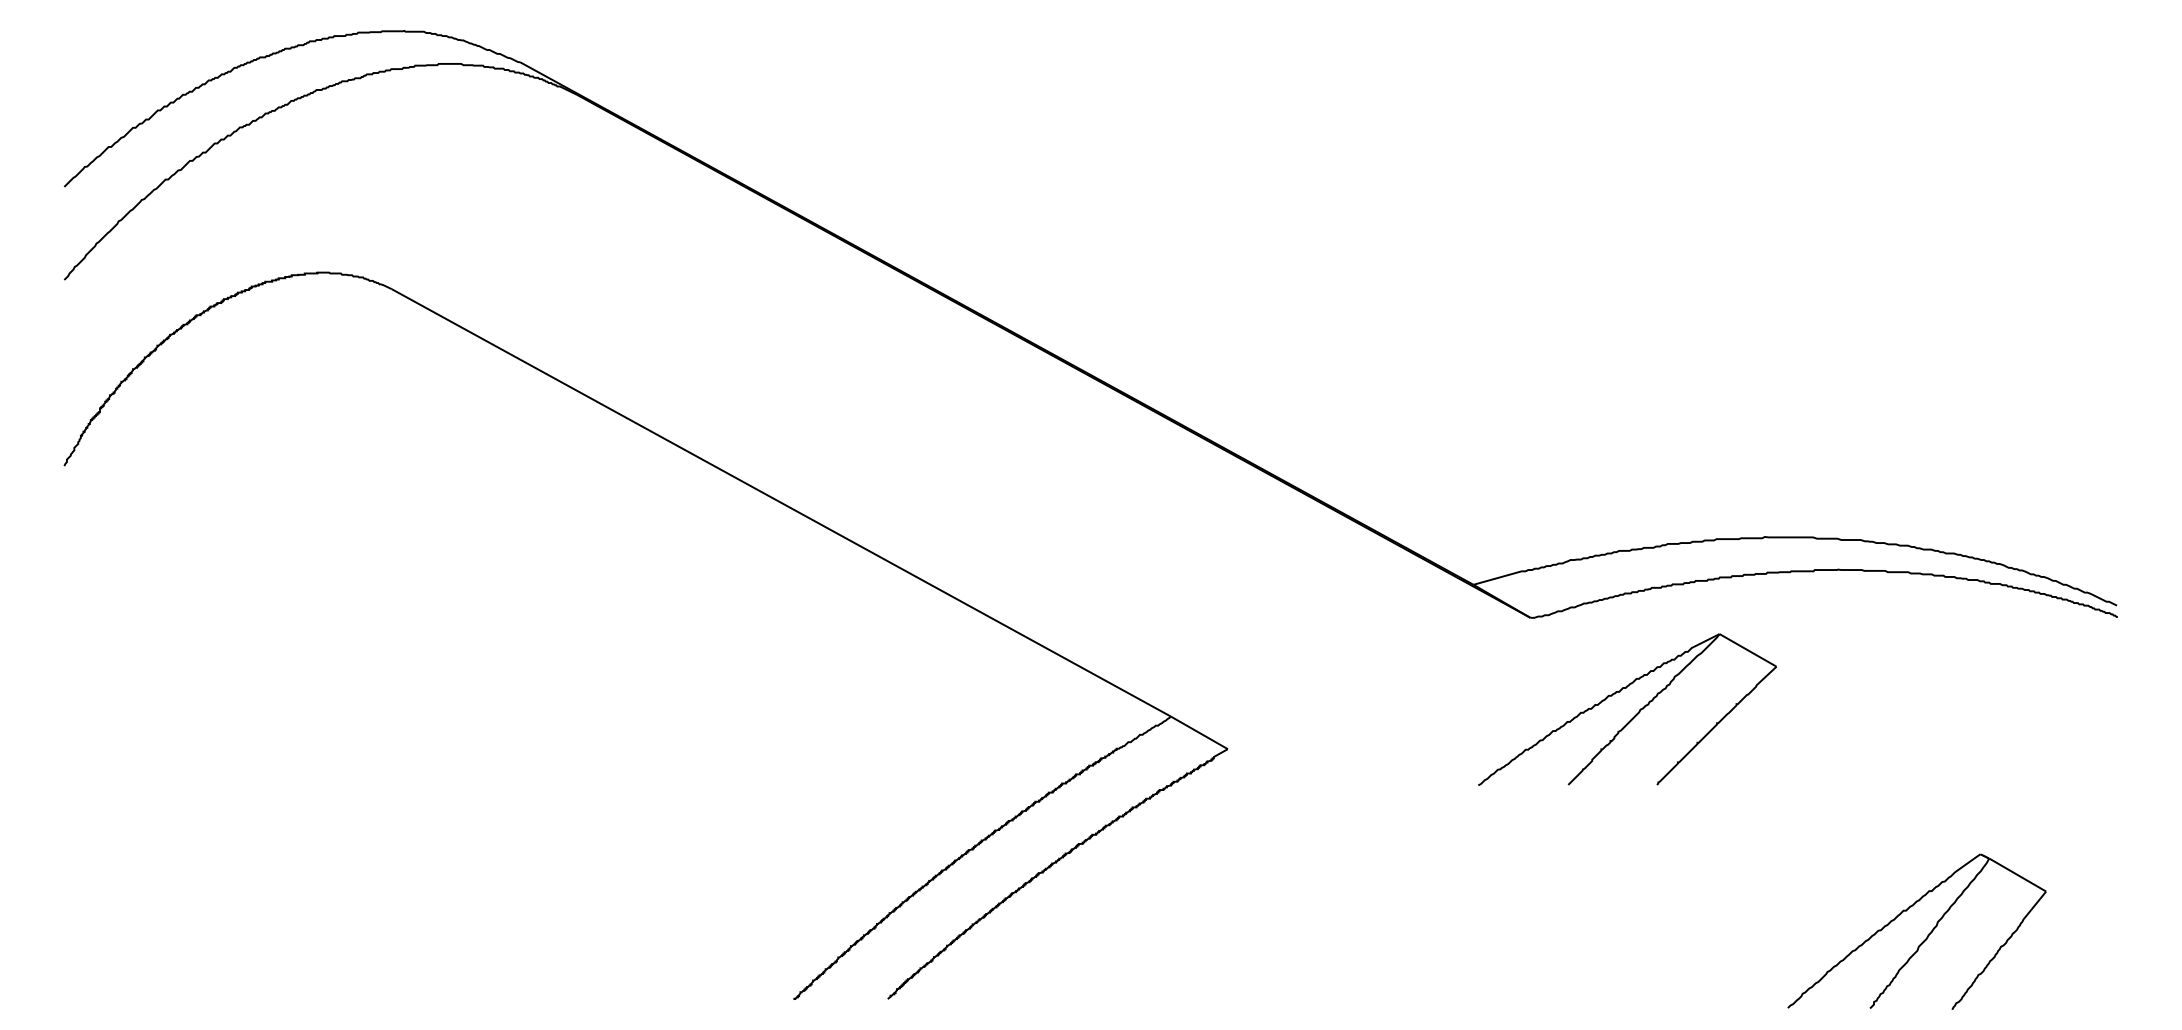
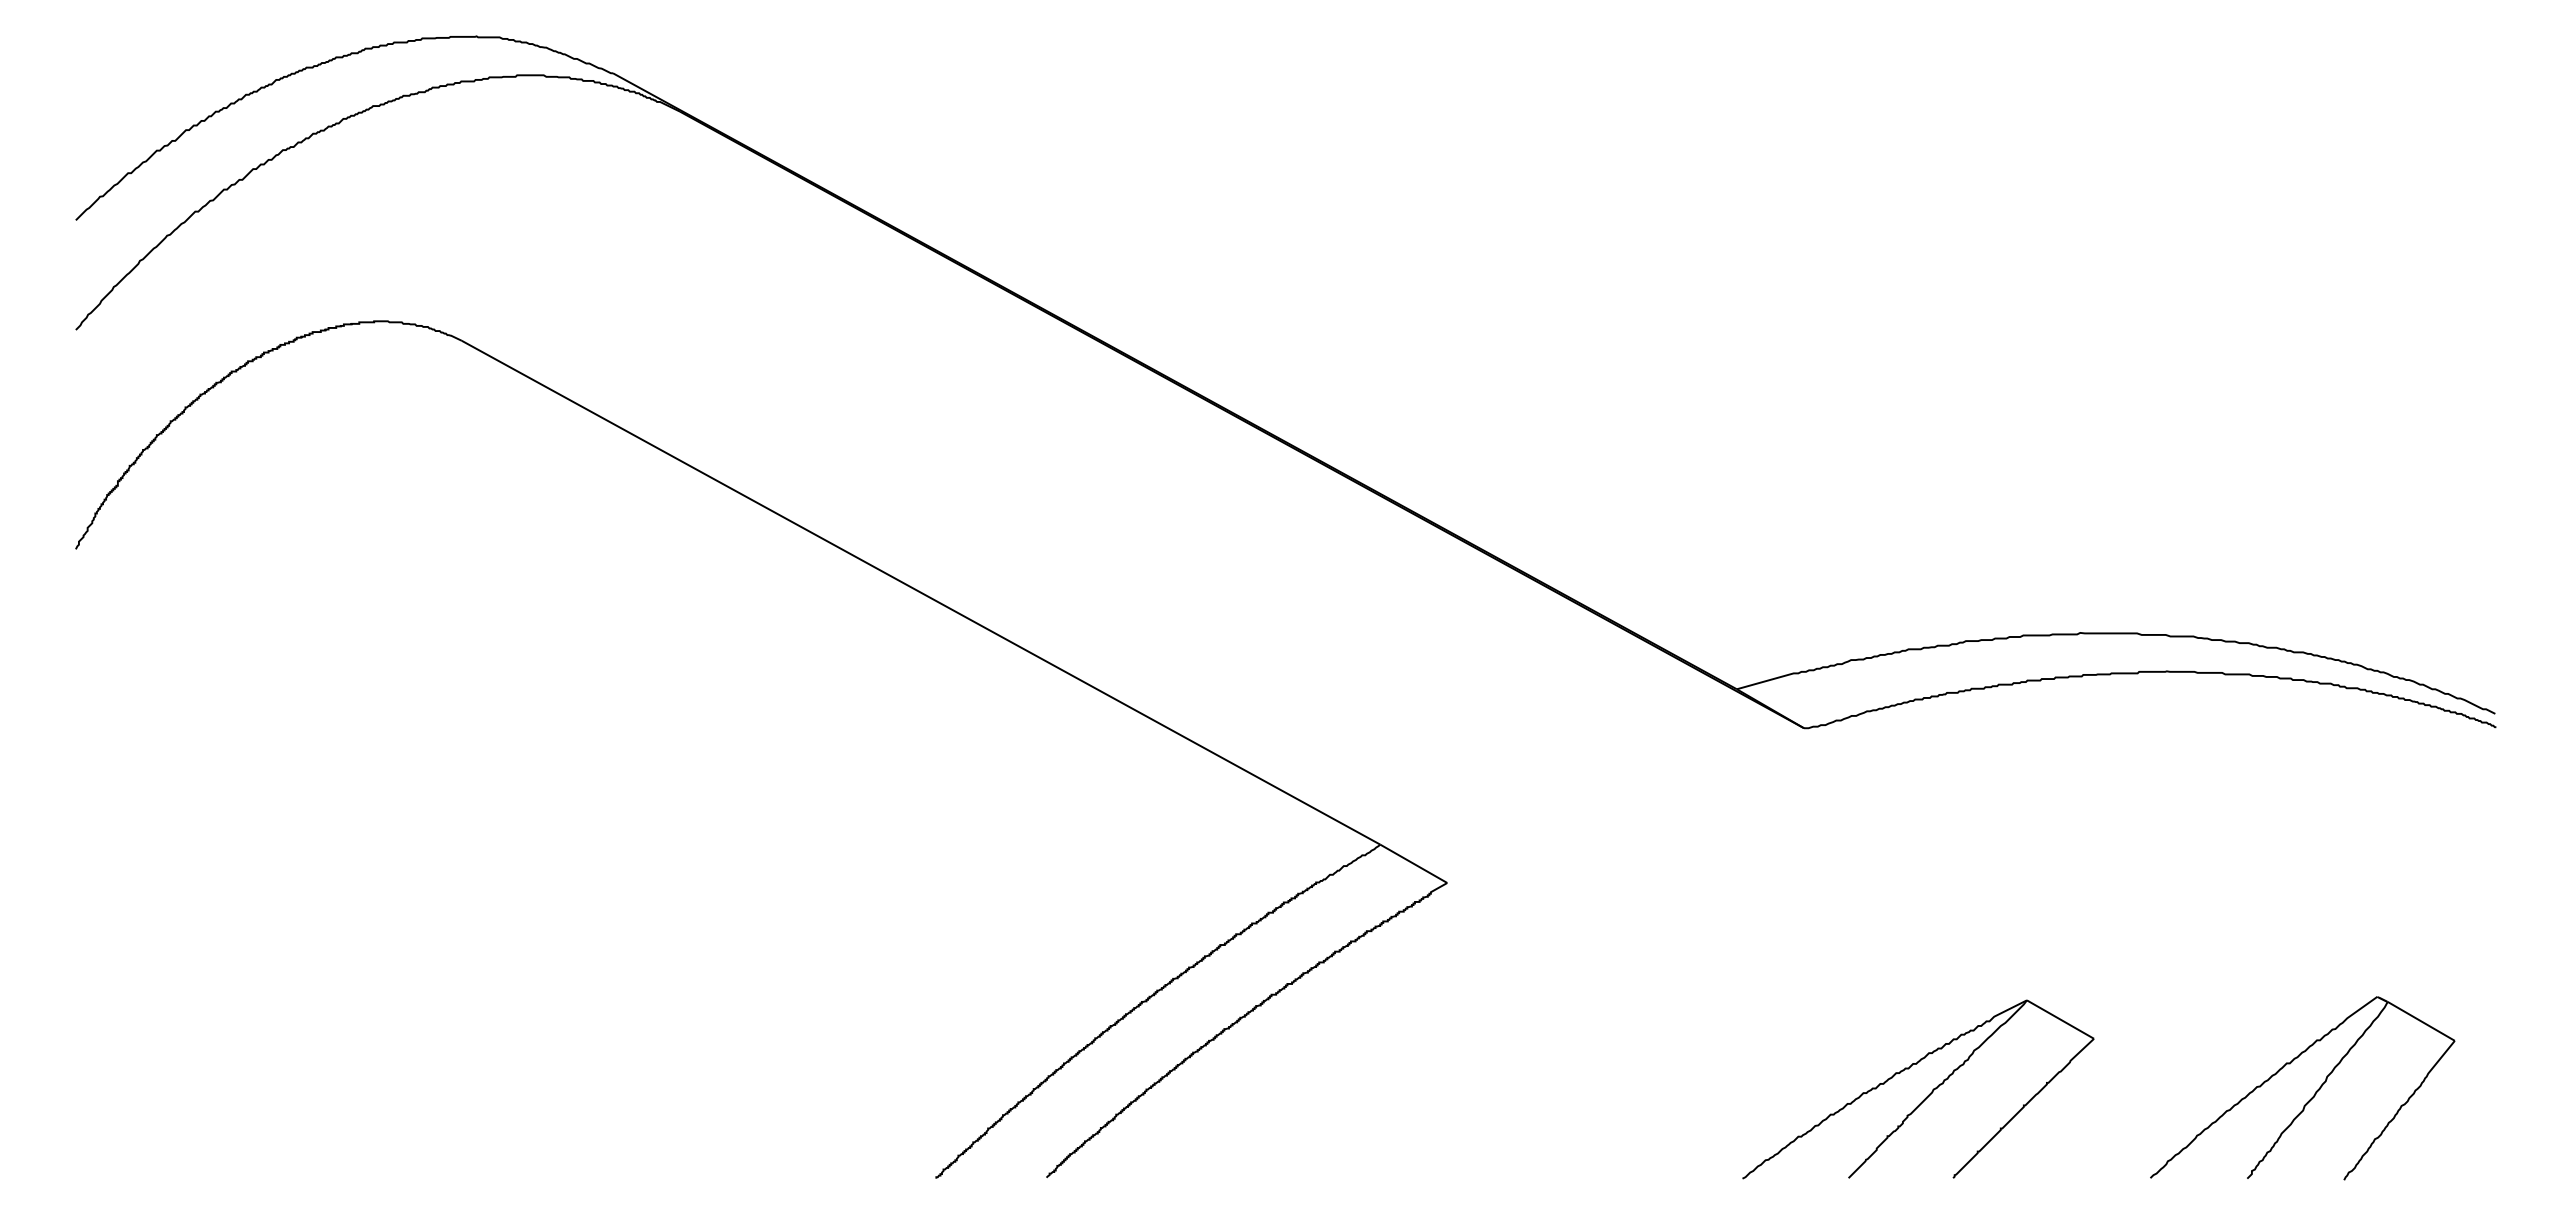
part: (1634, 715) -> (1926, 1096), moved
part: (1924, 939) -> (2311, 1097), moved

